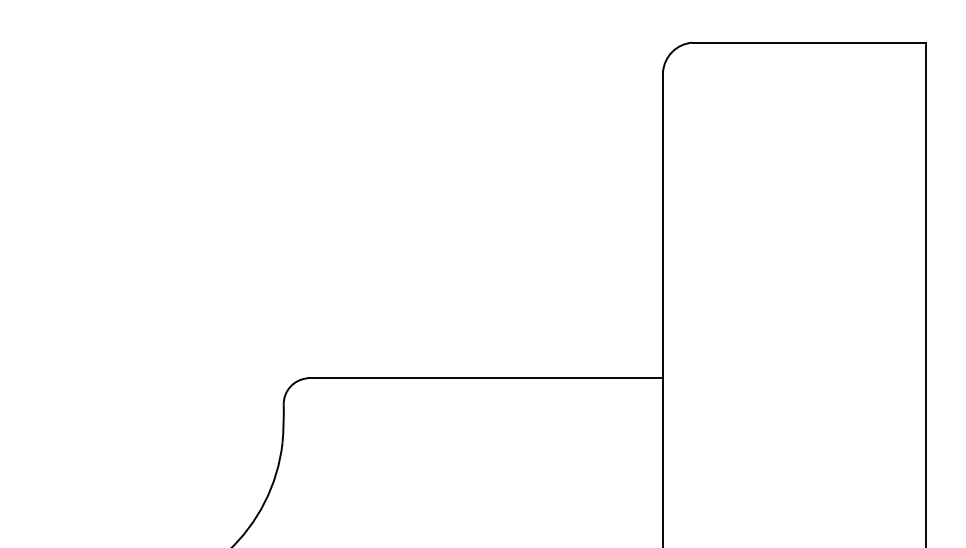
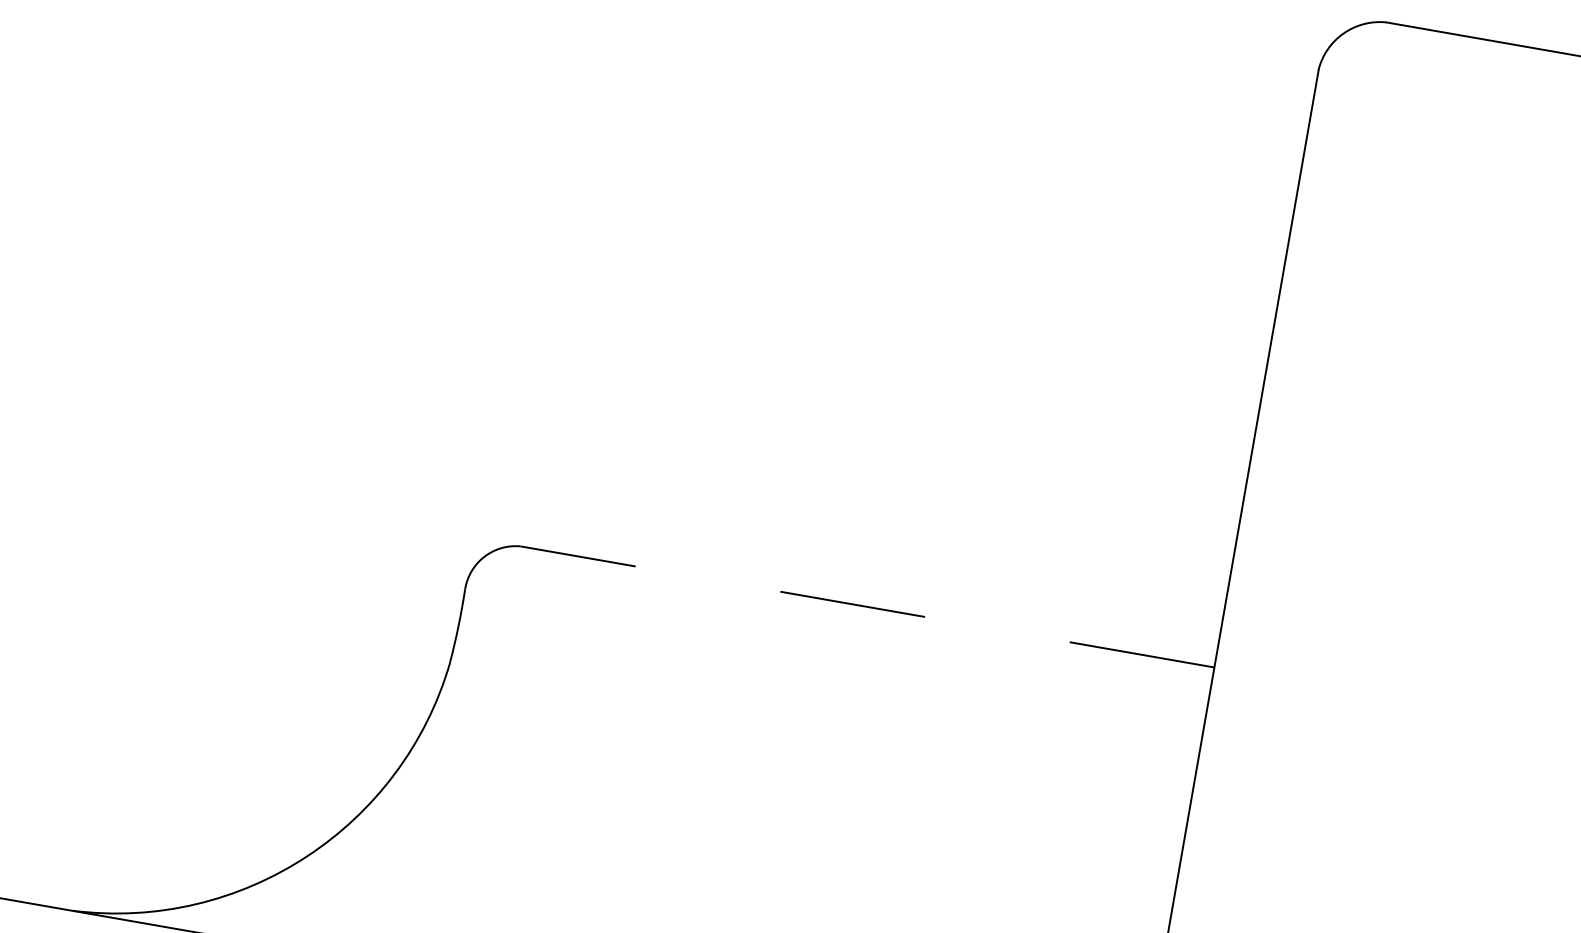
line: (485, 378) -> (867, 607), solid -> dashed

